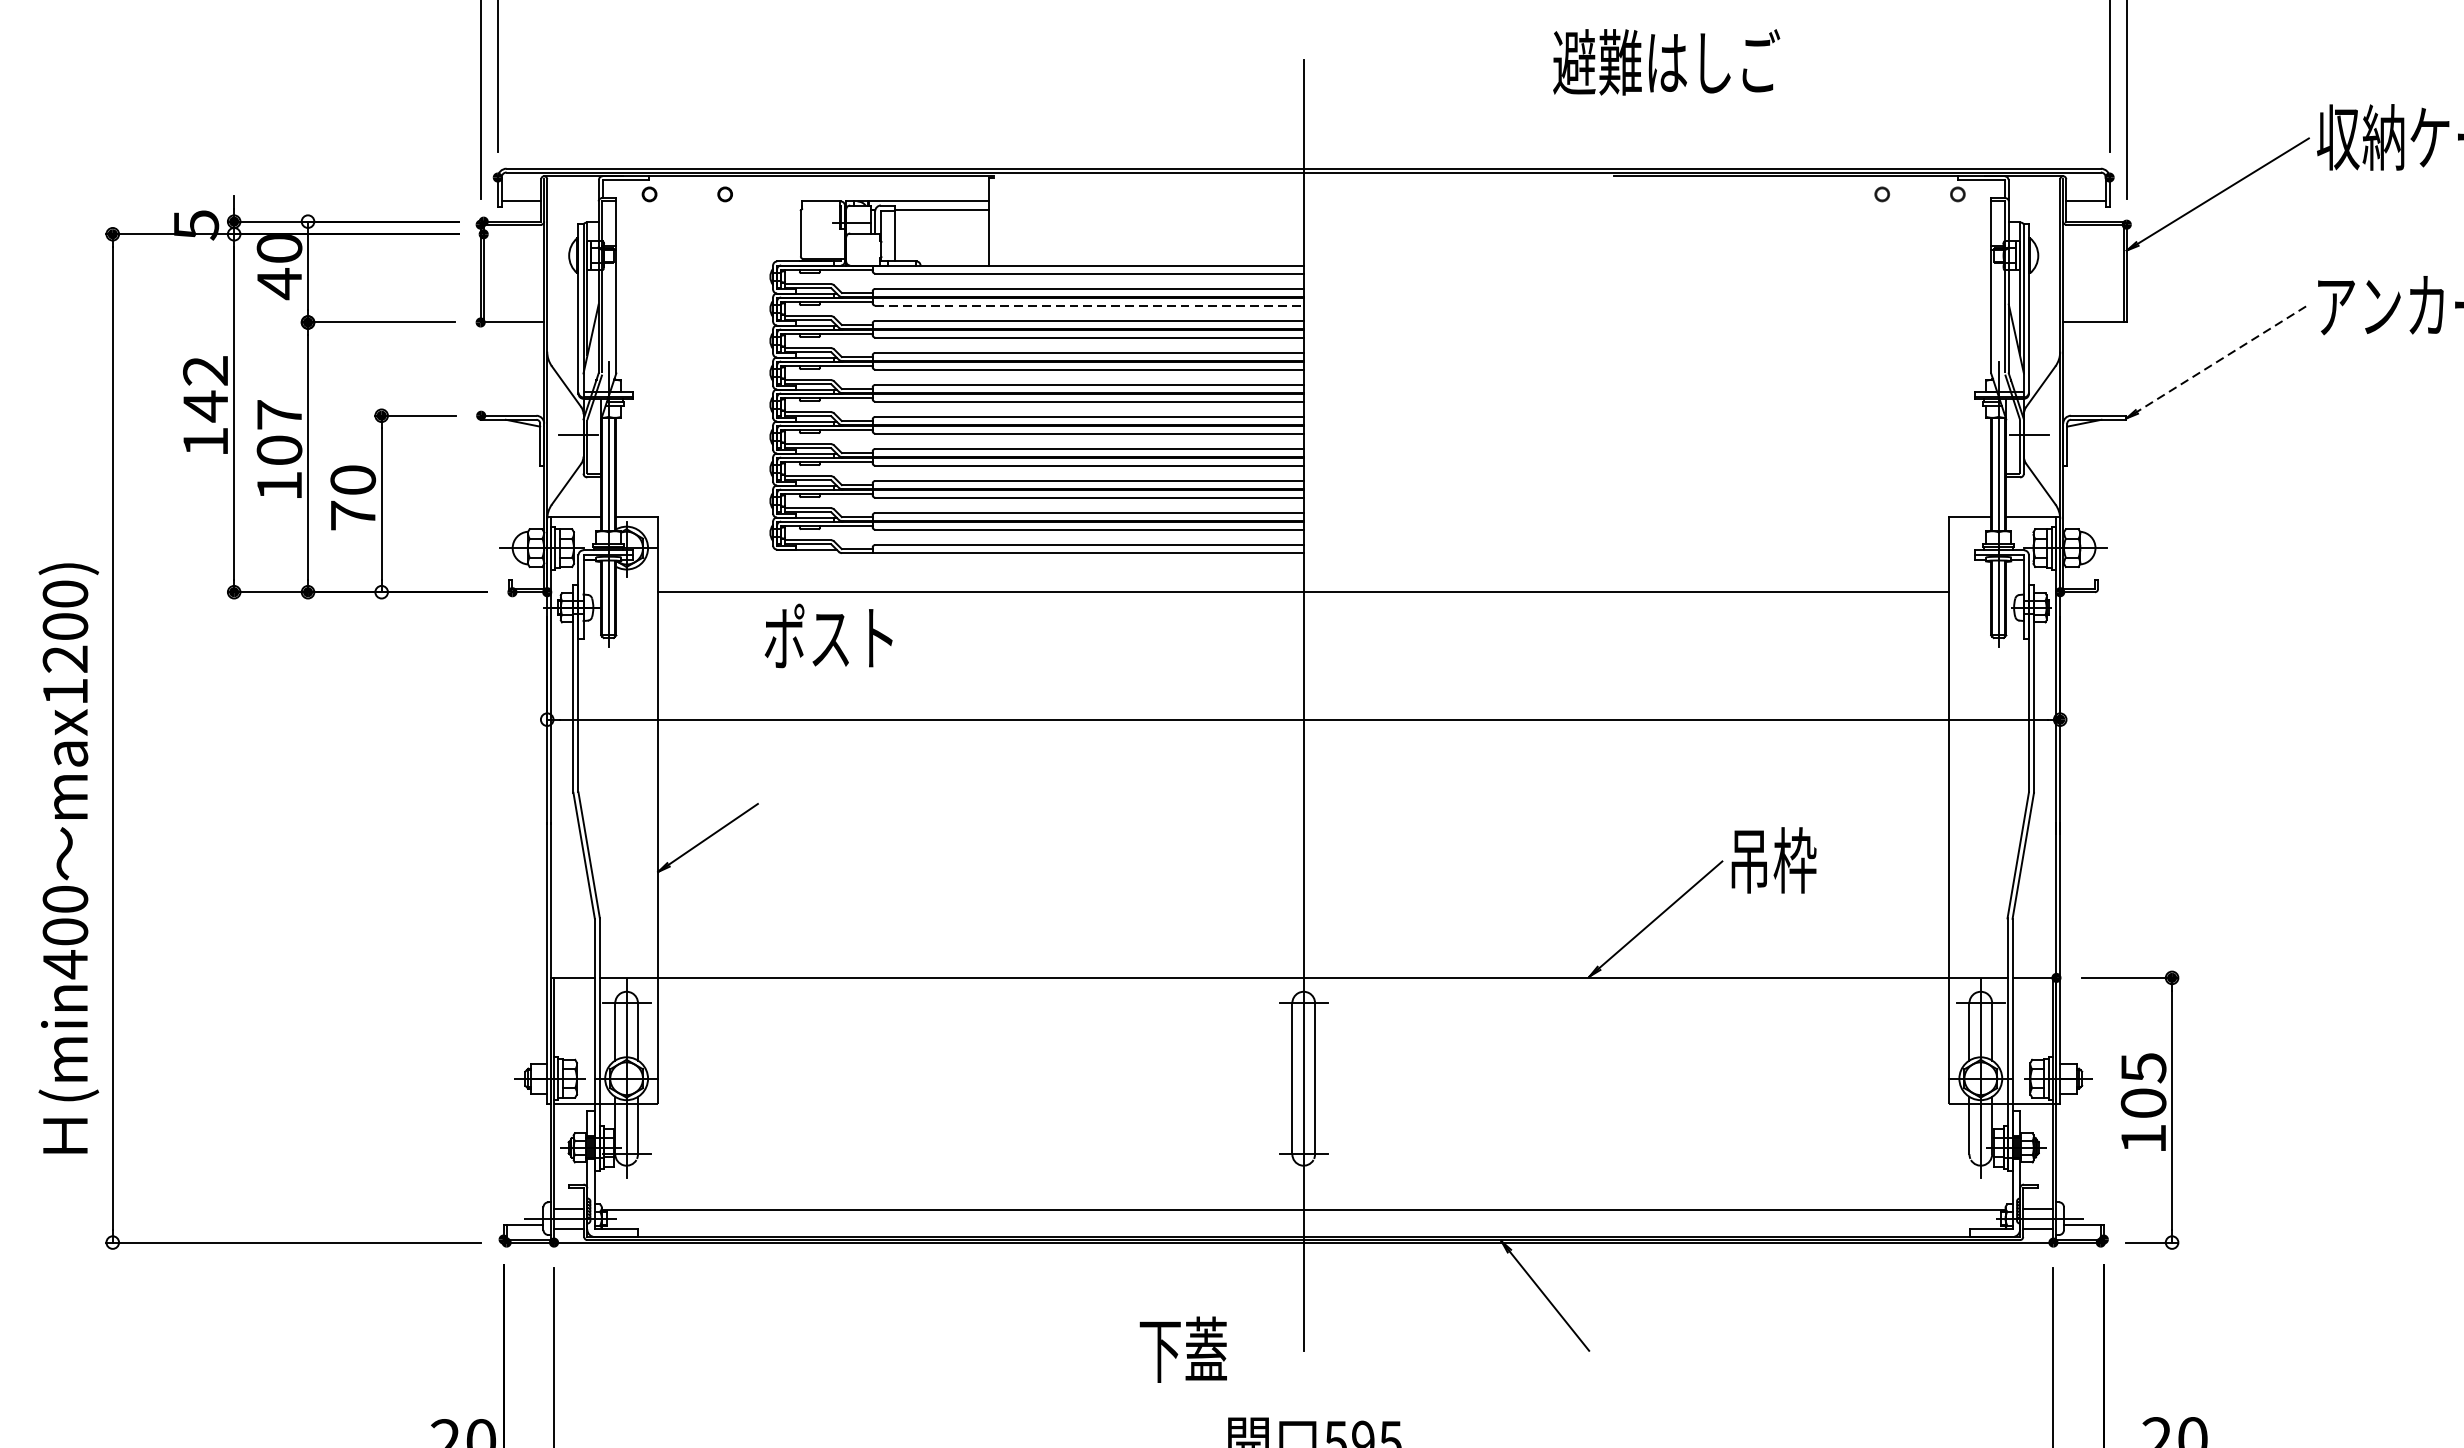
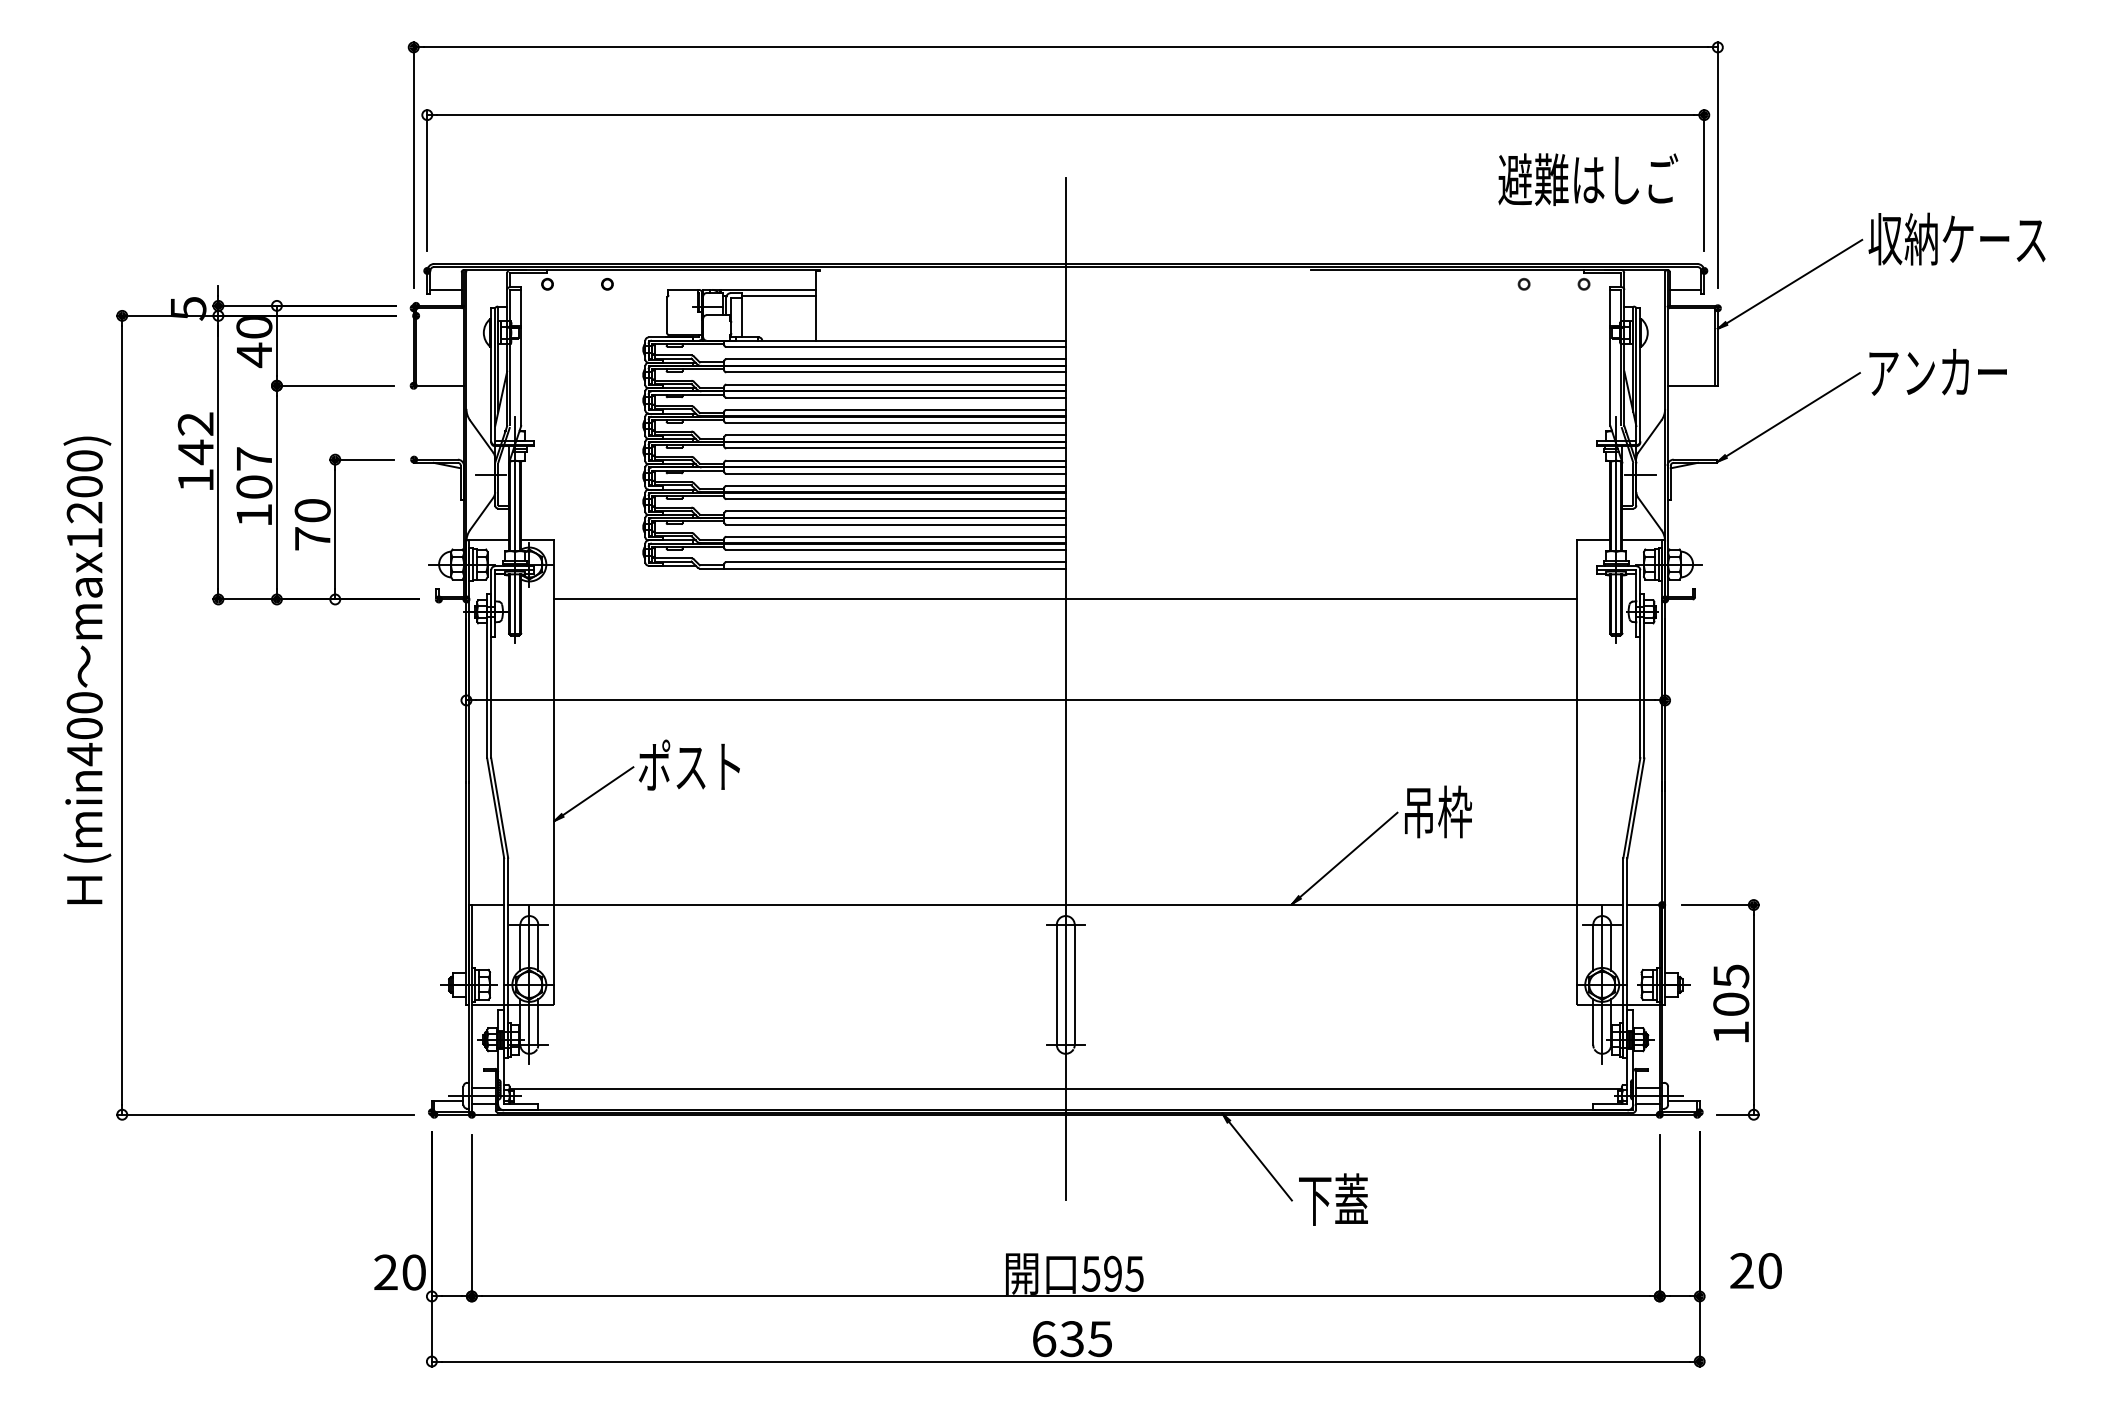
text: (1666, 62) -> (1588, 179), moved
line: (1090, 305) -> (896, 372), dashed -> solid
line: (2217, 361) -> (1789, 416), dashed -> solid
text: (827, 635) -> (688, 764), moved
text: (68, 857) -> (87, 669), moved
text: (1183, 1349) -> (1333, 1199), moved

